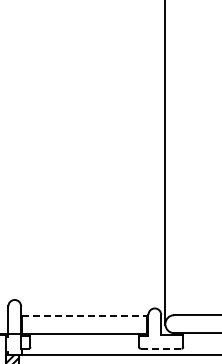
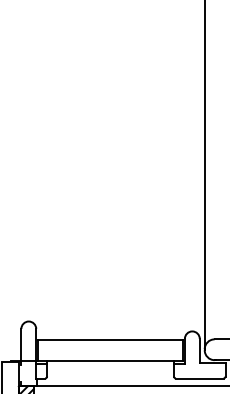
line: (85, 316) -> (111, 340), dashed -> solid
line: (161, 348) -> (200, 378), dashed -> solid

